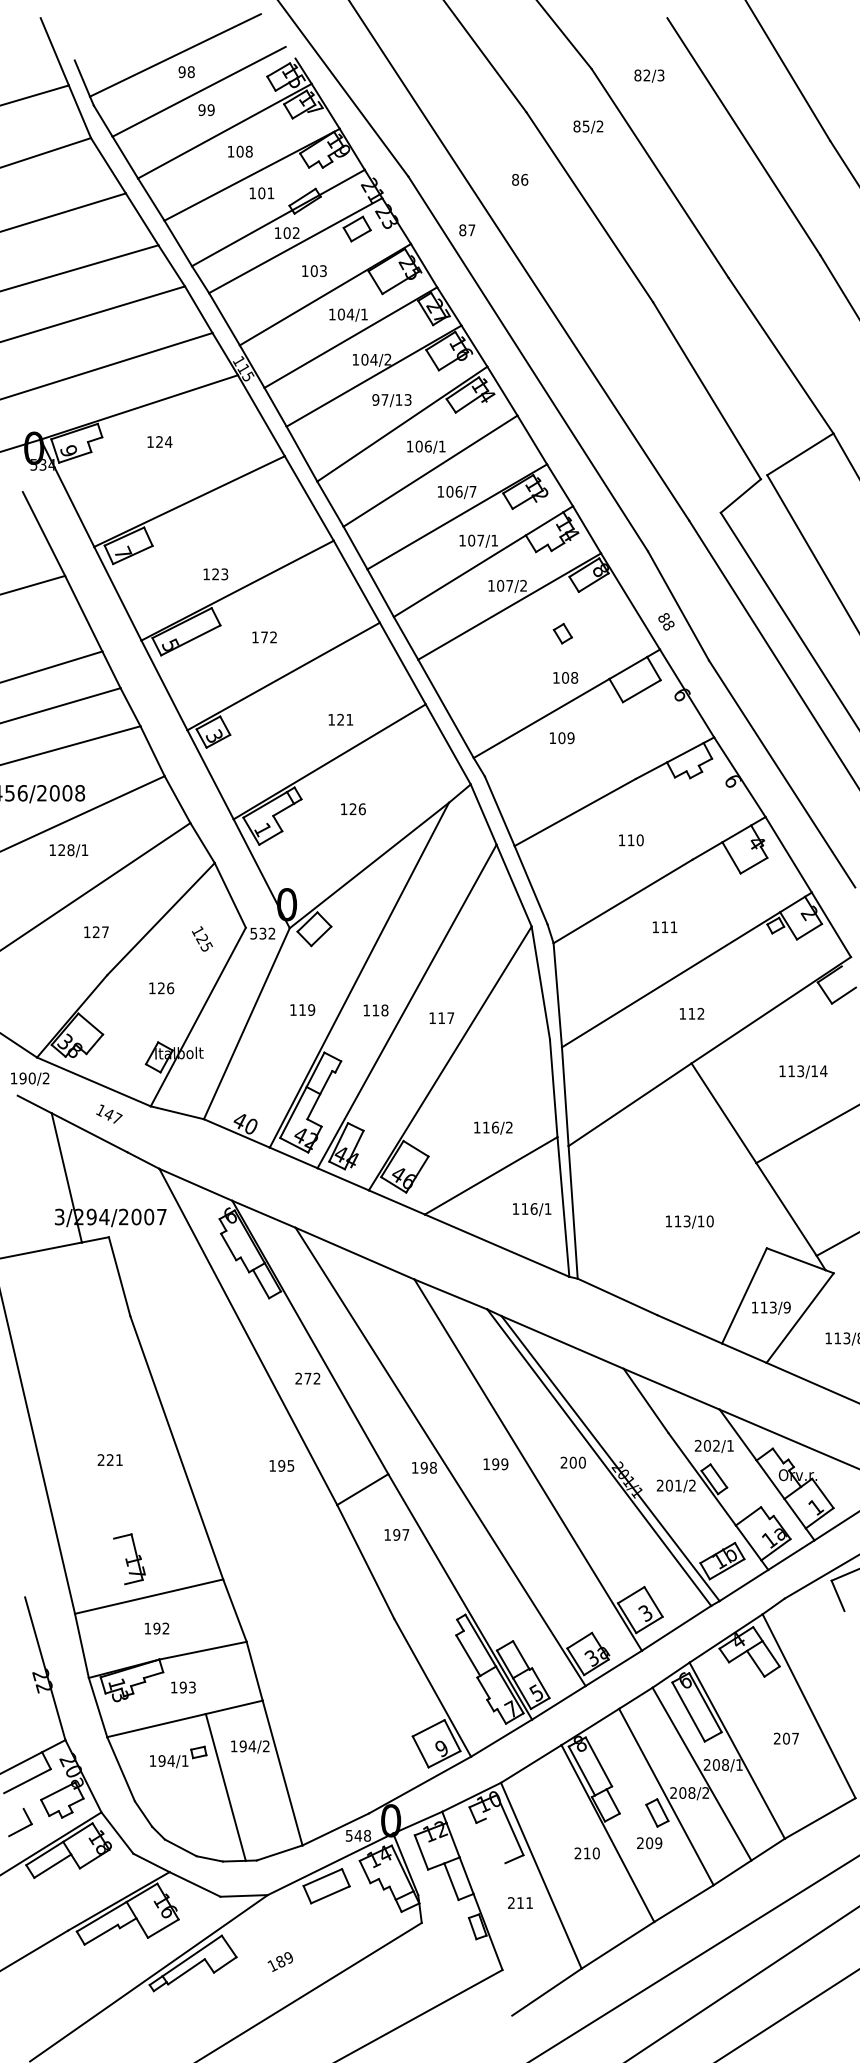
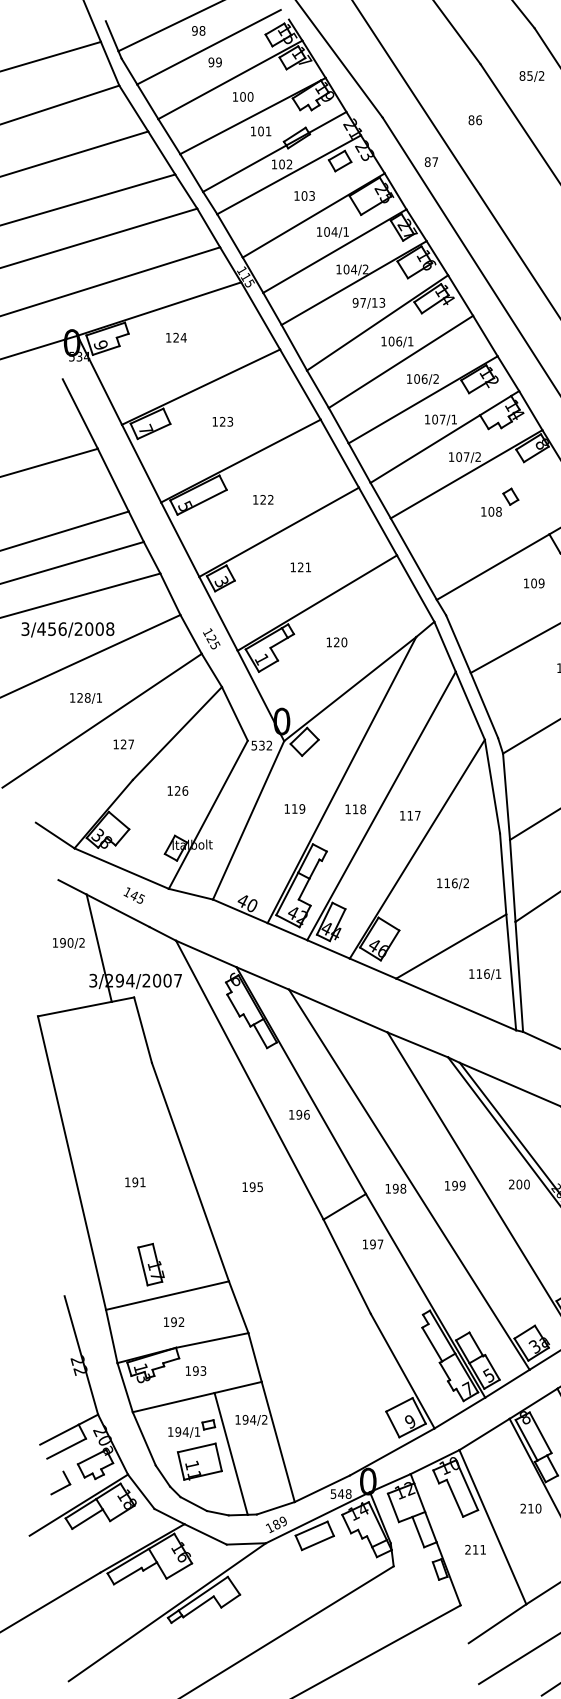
text: (248, 151) -> (249, 96), 108 -> 100
text: (472, 491) -> (435, 378), 106/7 -> 106/2
text: (215, 574) -> (222, 421), moved
text: (264, 637) -> (263, 499), 172 -> 122
text: (565, 677) -> (491, 511), moved
text: (340, 719) -> (300, 567), moved
text: (562, 738) -> (534, 583), moved
text: (362, 808) -> (344, 641), 126 -> 120
text: (68, 850) -> (85, 698), moved
text: (202, 938) -> (211, 638), moved
text: (30, 1078) -> (69, 942), moved
text: (117, 1118) -> (141, 898), 147 -> 145
text: (493, 1127) -> (453, 883), moved
text: (307, 1378) -> (298, 1114), 272 -> 196
text: (105, 1460) -> (131, 1182), 221 -> 191
text: (281, 1465) -> (252, 1186), moved
line: (119, 1561) -> (142, 1266), added
part: (187, 1796) -> (199, 1461), added
line: (495, 1840) -> (454, 1497), added
text: (279, 1961) -> (275, 1524), moved

